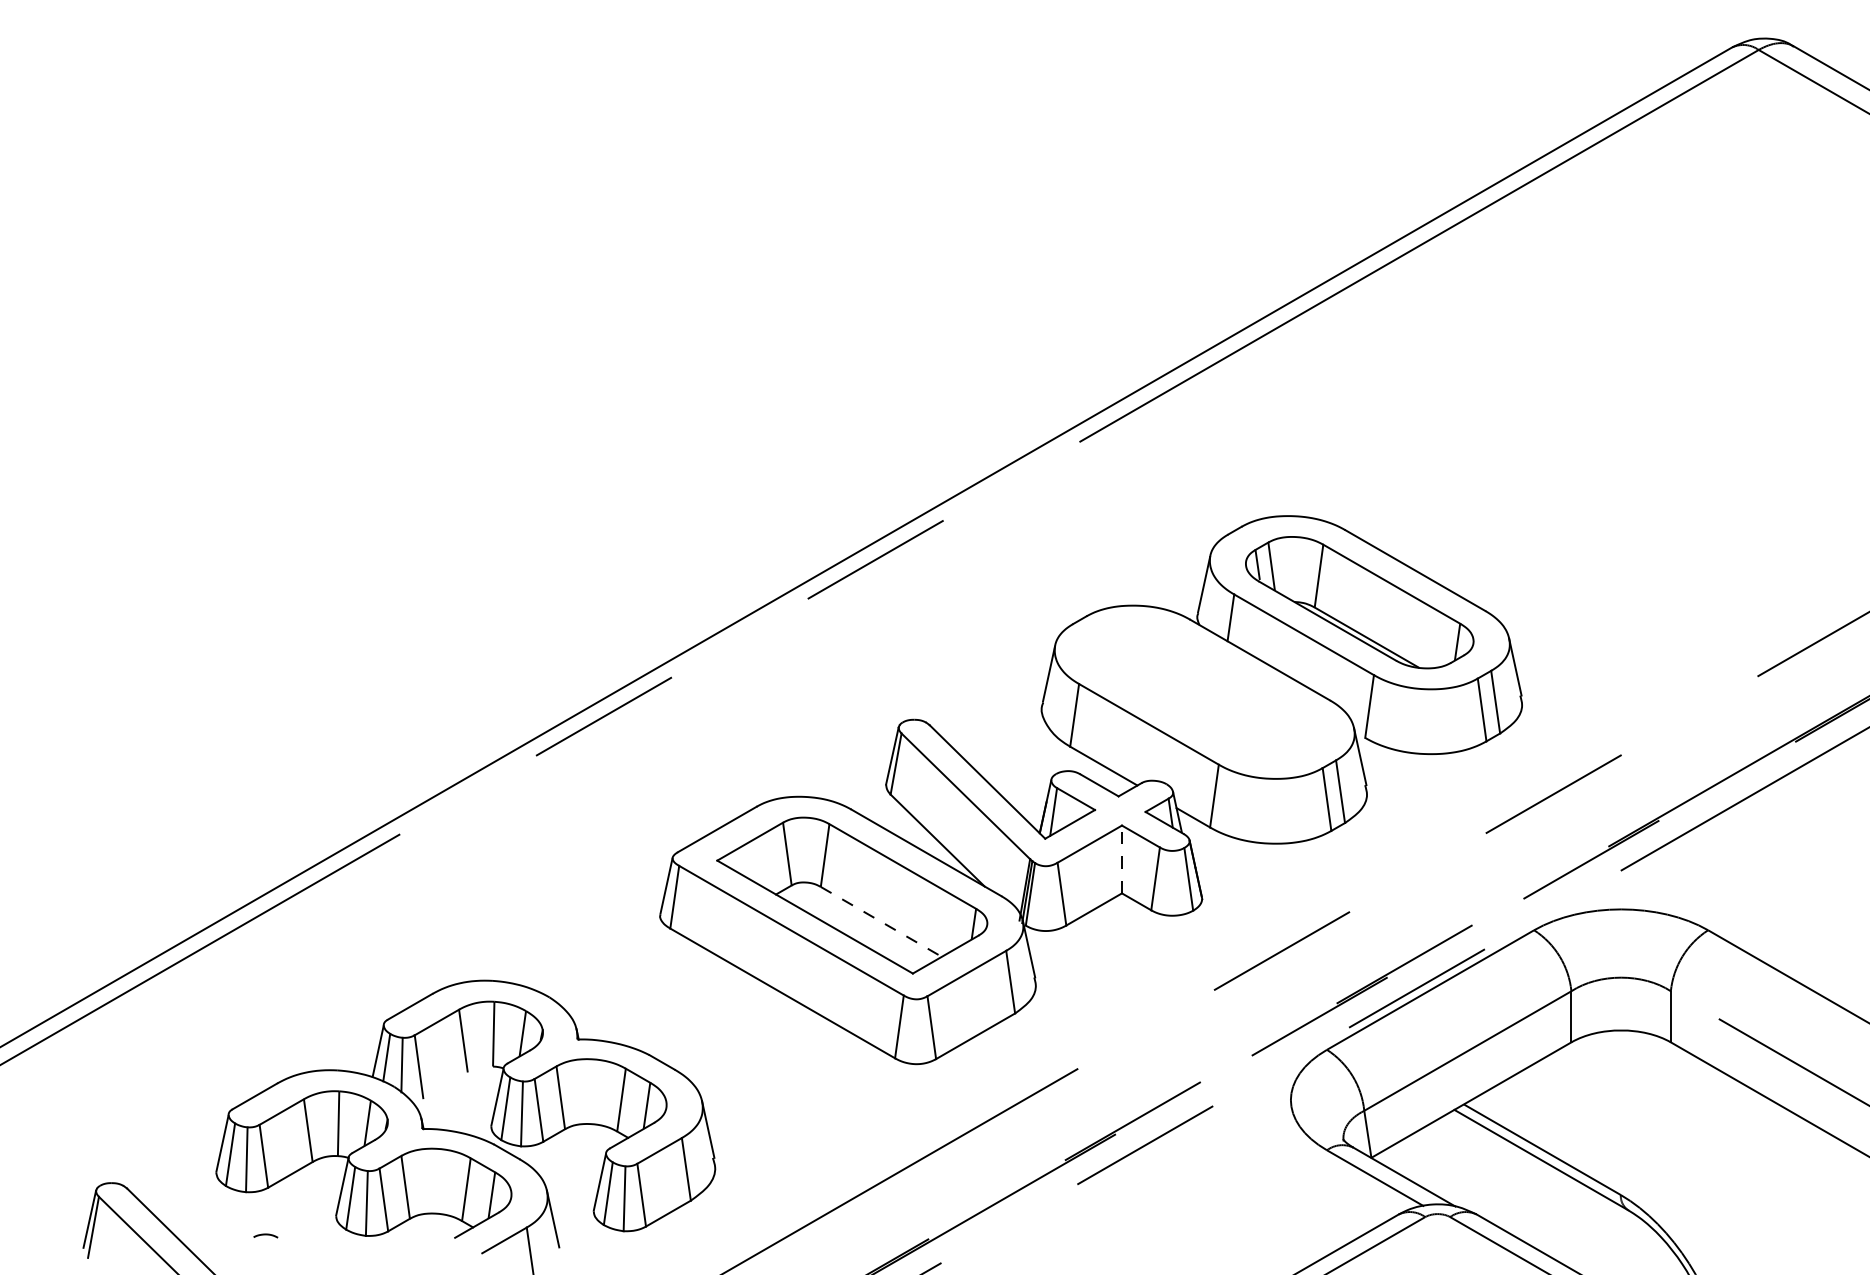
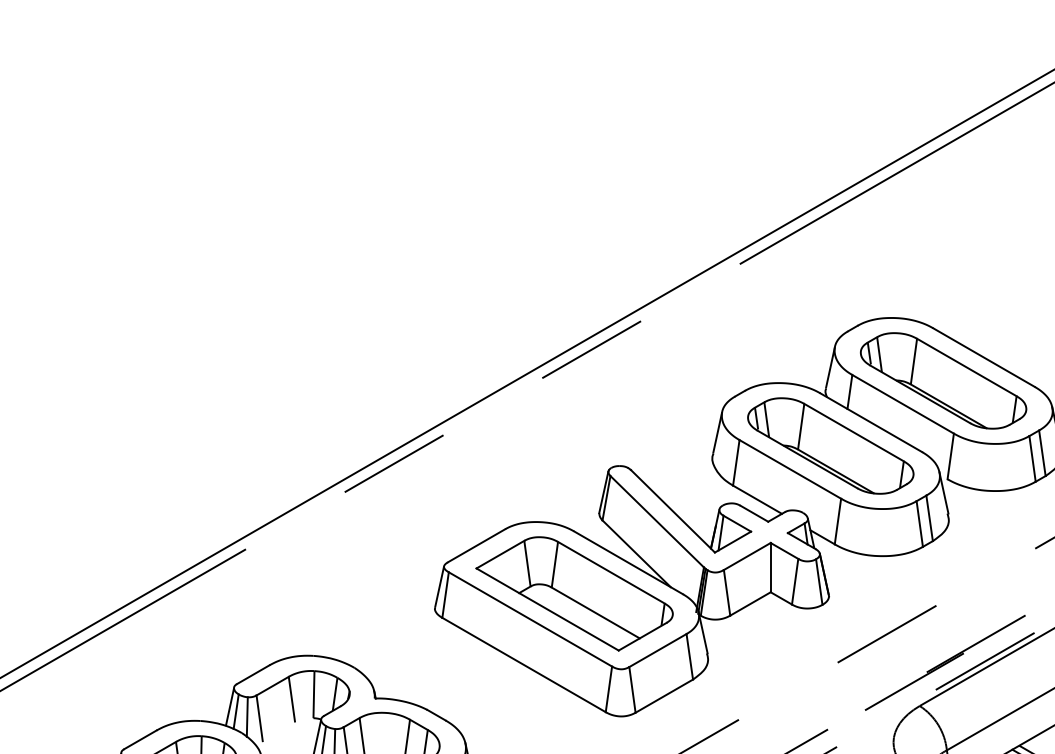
part: (1204, 691) -> (830, 445), added
line: (1121, 859) -> (770, 567), dashed -> solid
line: (881, 921) -> (595, 612), dashed -> solid

